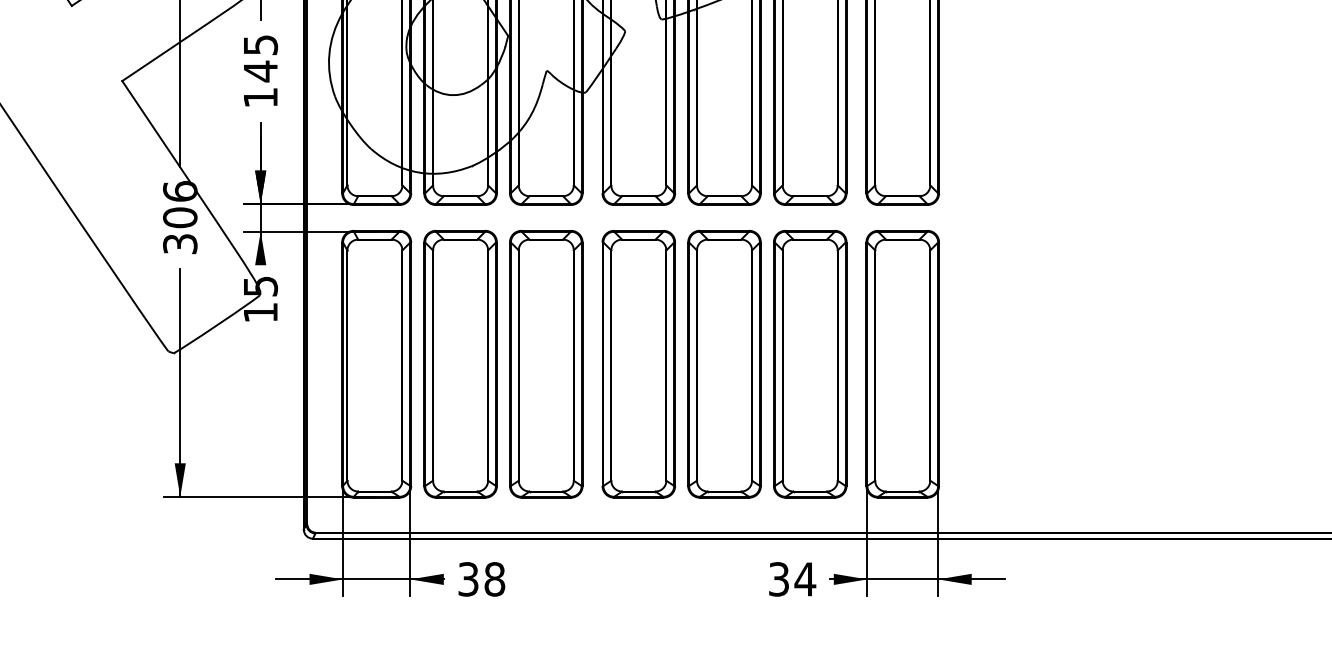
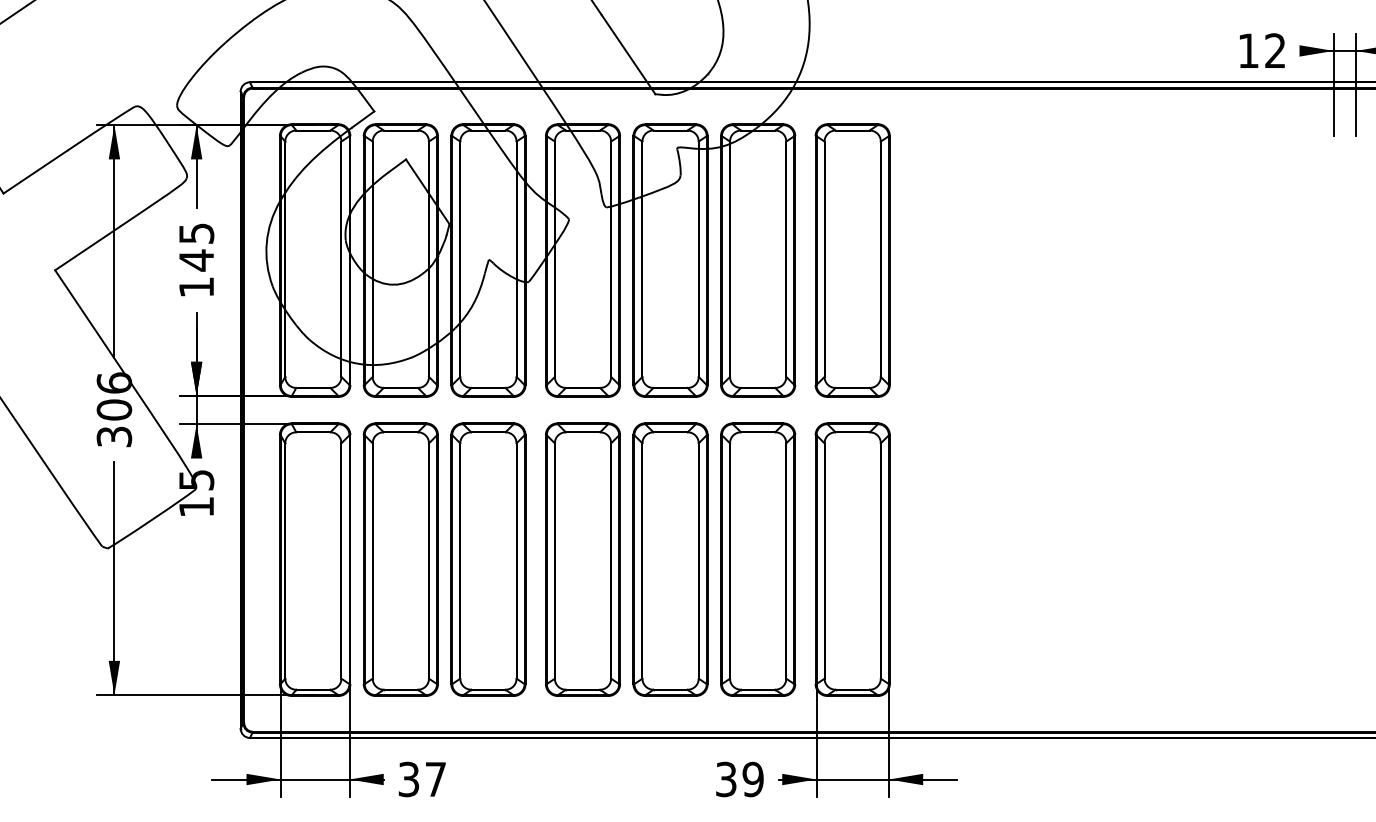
text: (494, 579) -> (435, 779), 38 -> 37
text: (805, 579) -> (753, 779), 34 -> 39

